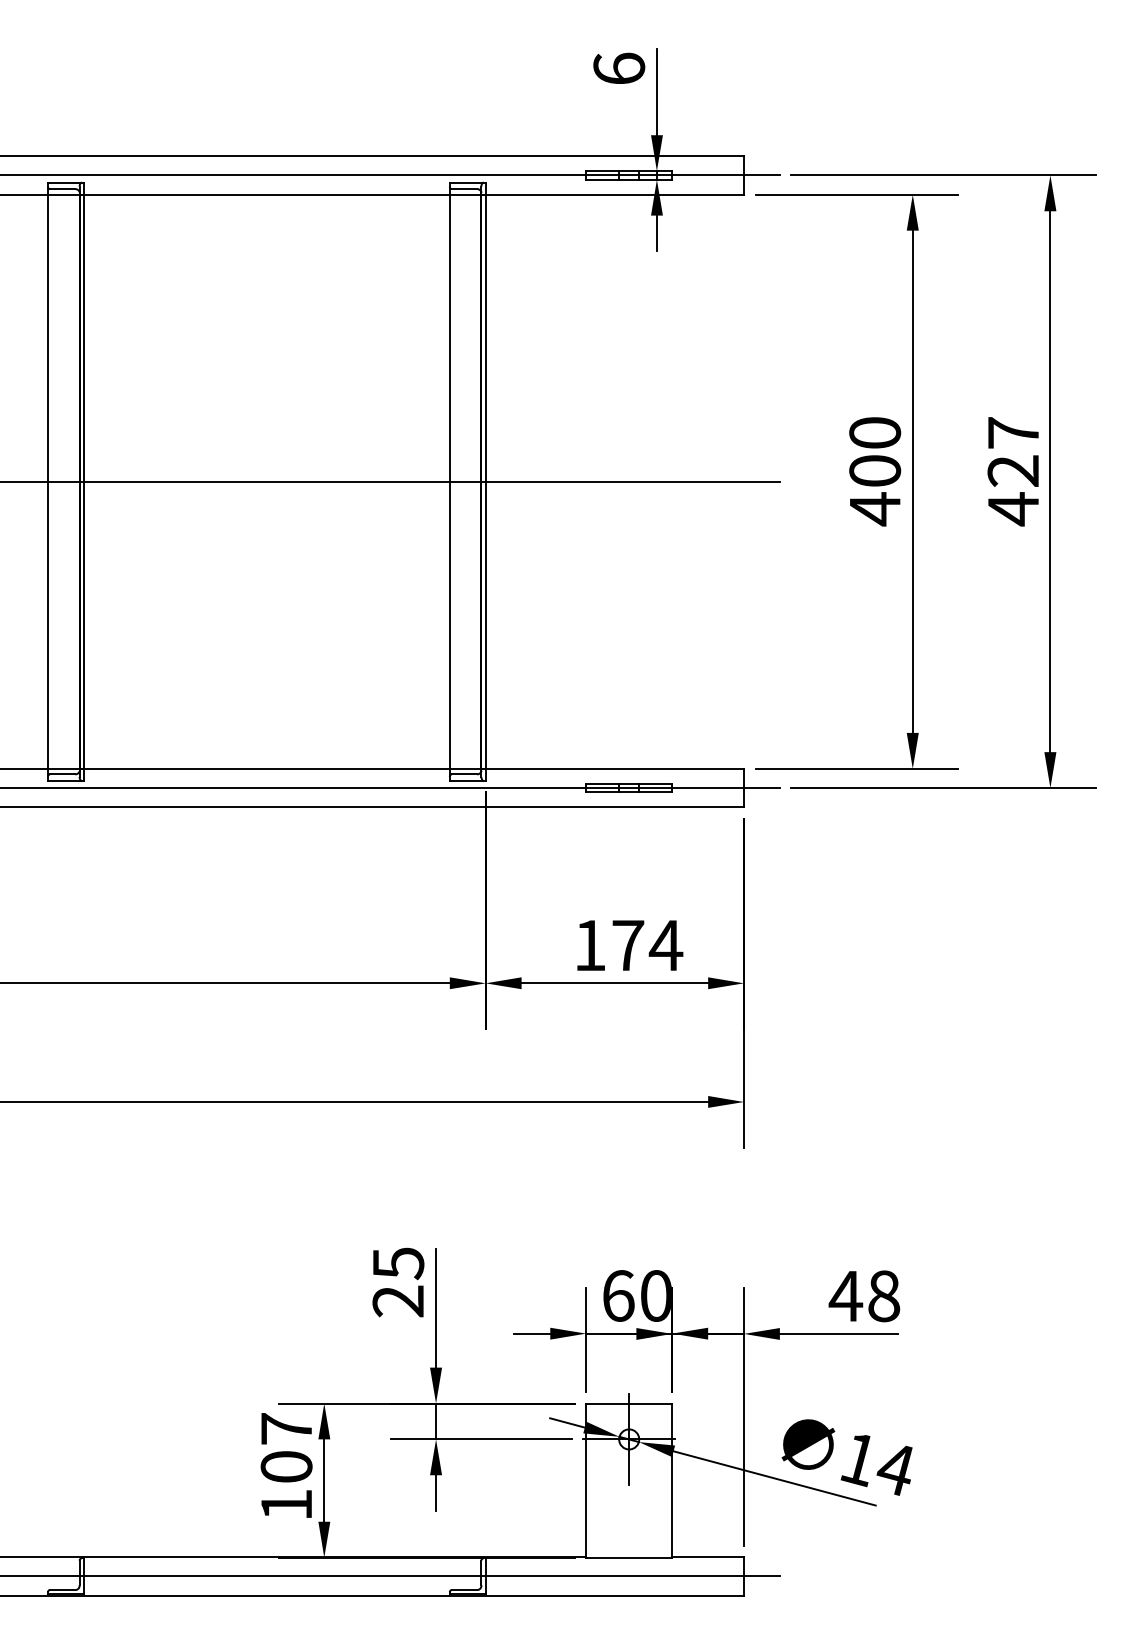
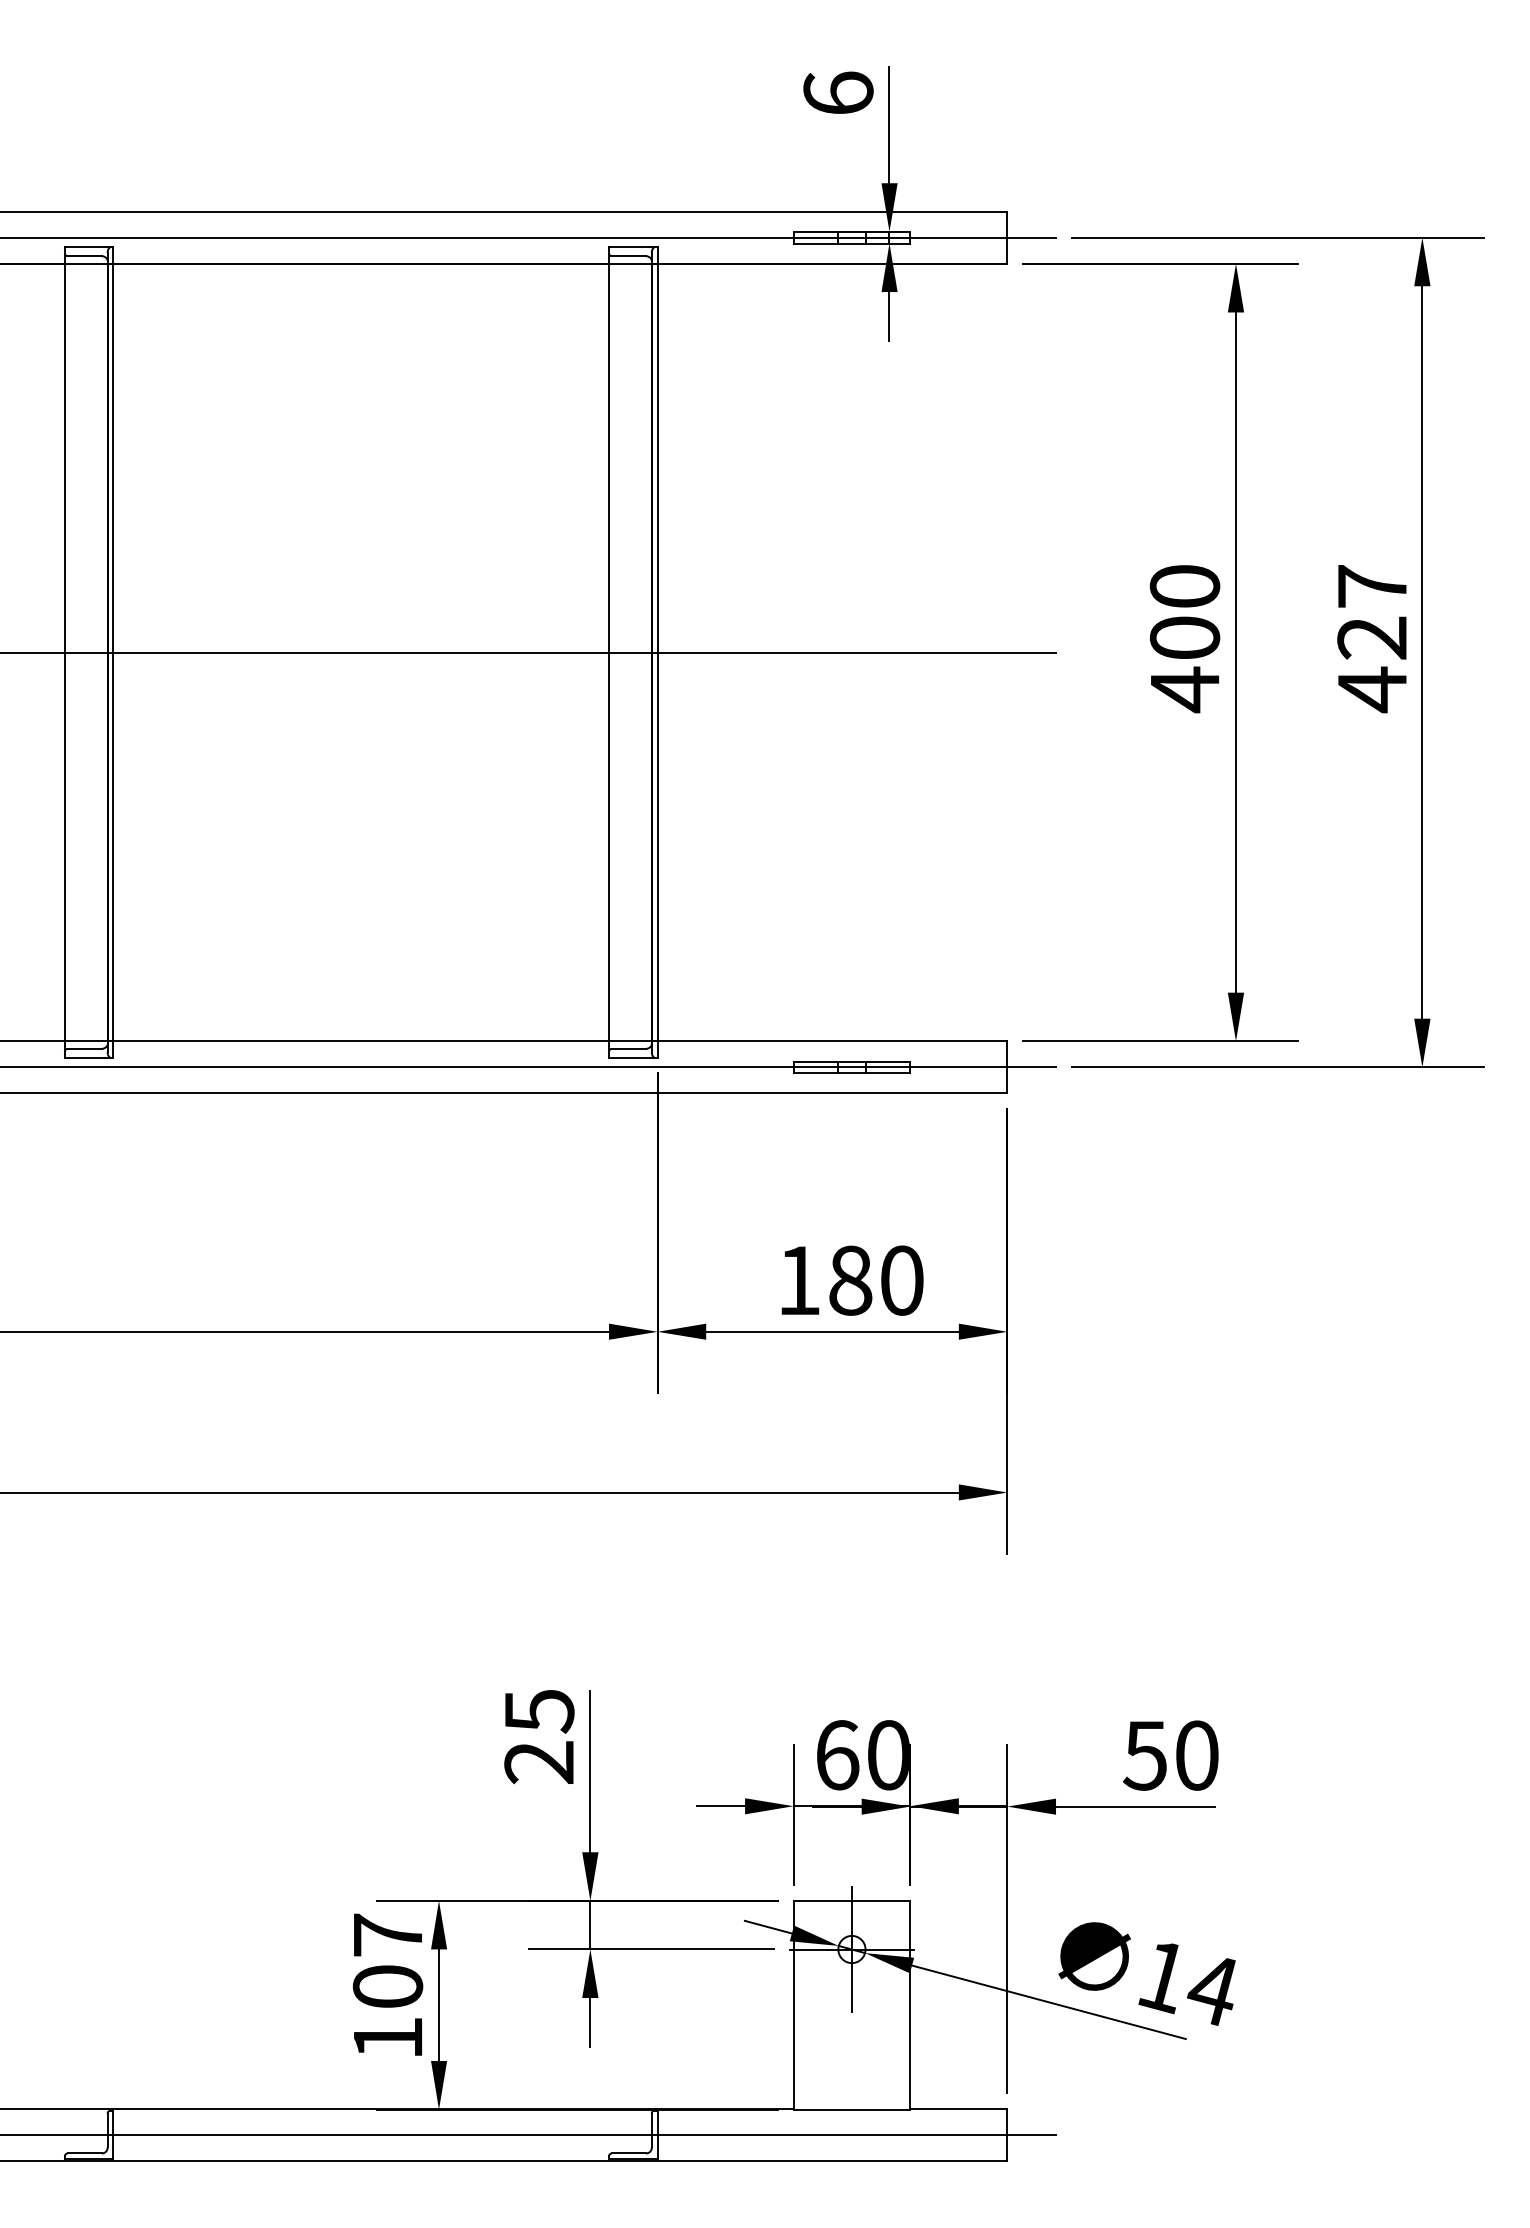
text: (648, 945) -> (877, 1280), 174 -> 180
text: (864, 1296) -> (1170, 1755), 48 -> 50

